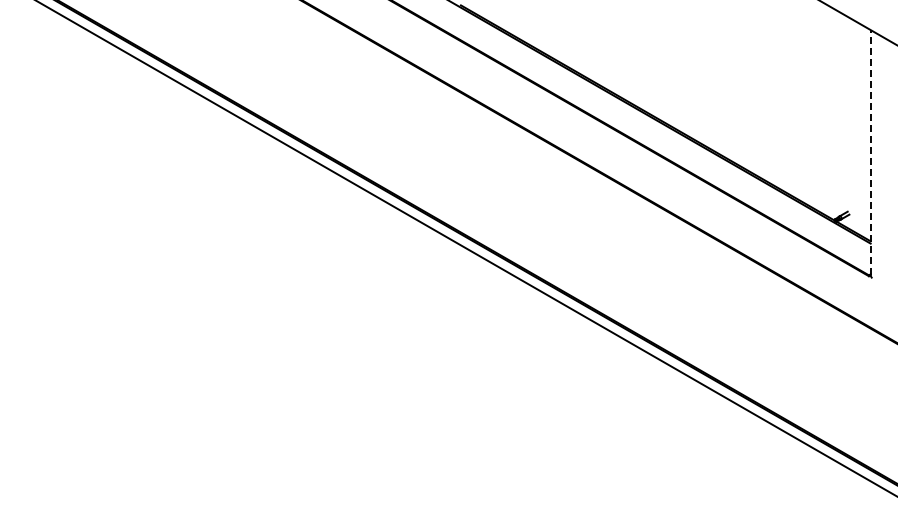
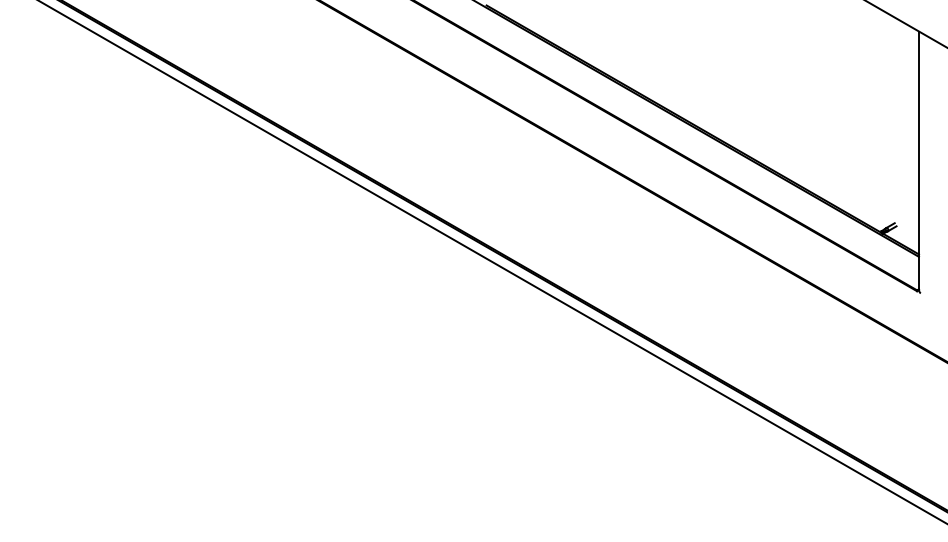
line: (870, 152) -> (918, 160), dashed -> solid

